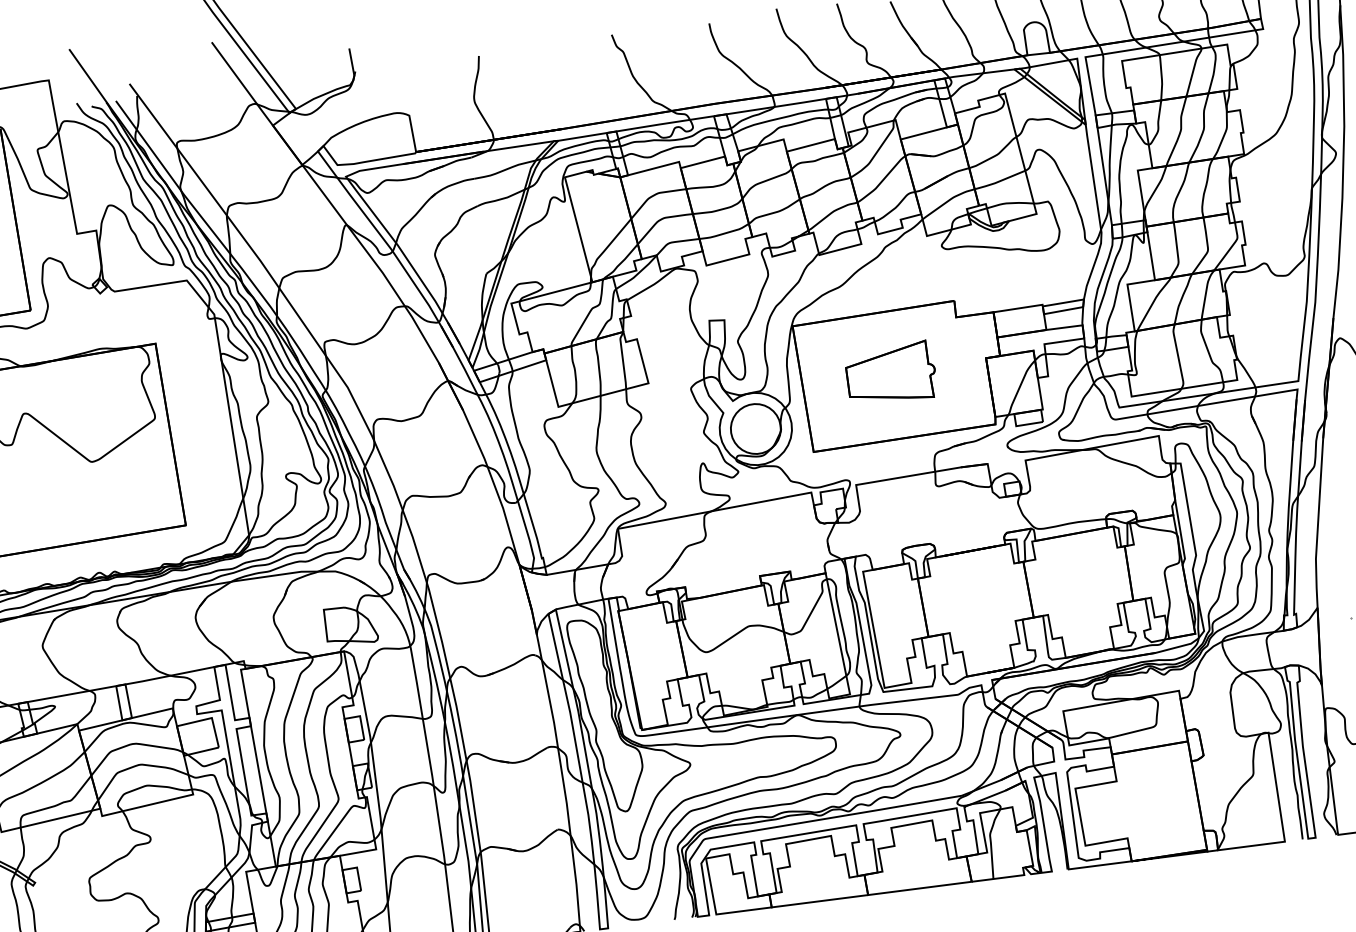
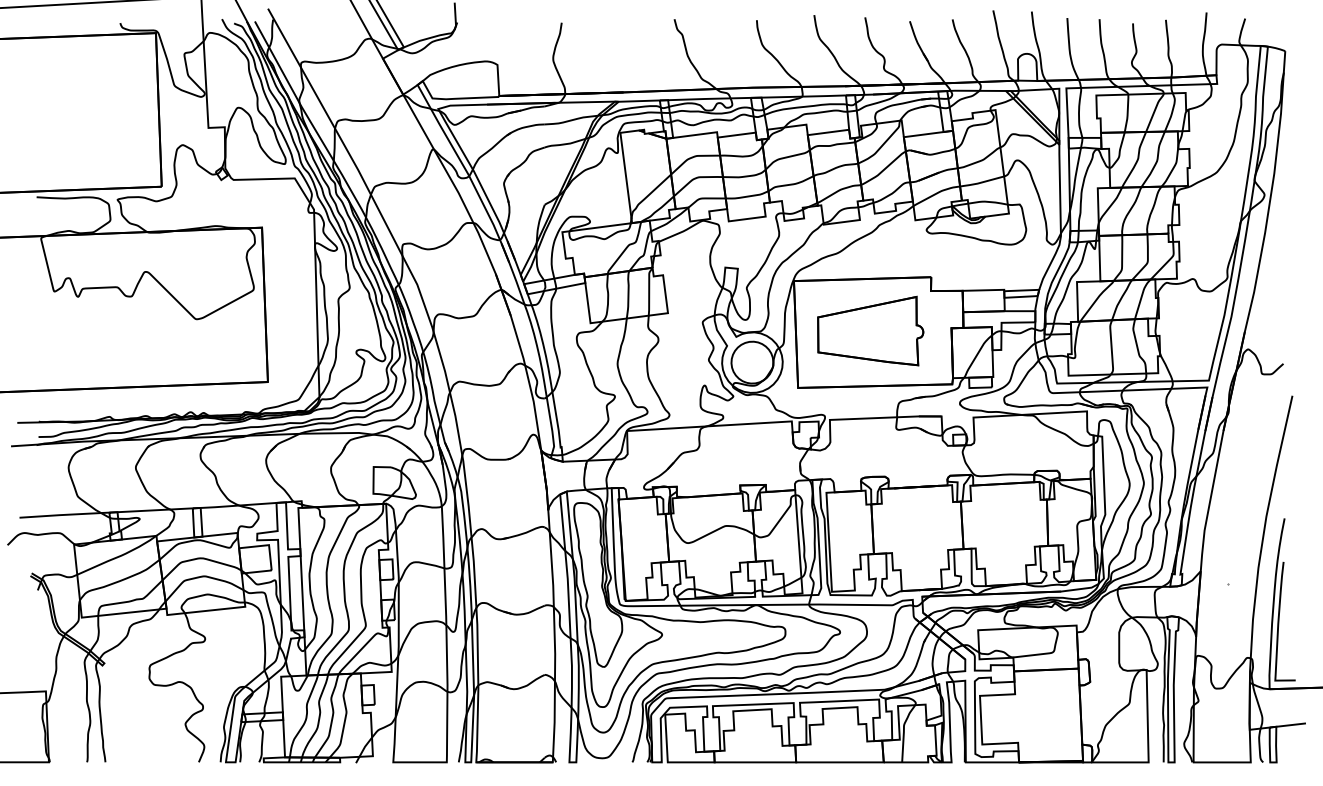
part: (890, 373) -> (870, 330), size x1.43

